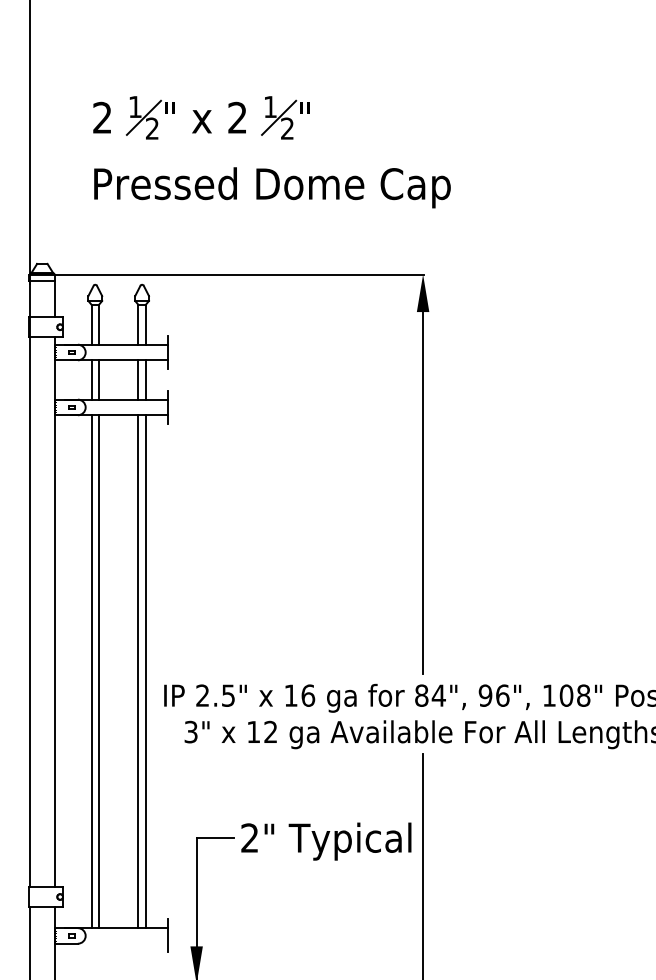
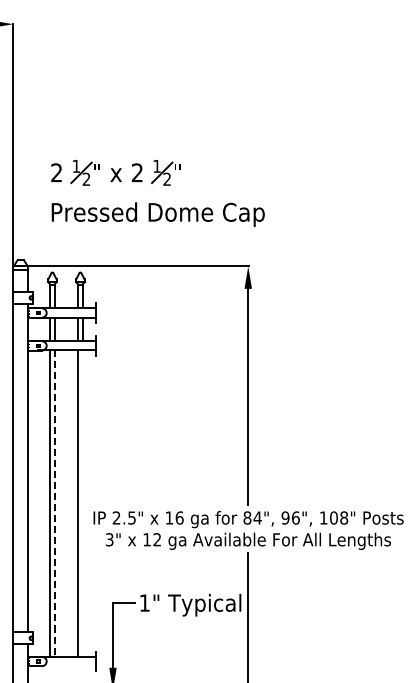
line: (145, 671) -> (82, 503), removed
line: (98, 673) -> (54, 504), solid -> dashed
text: (249, 837) -> (144, 602), 2" -> 1"

